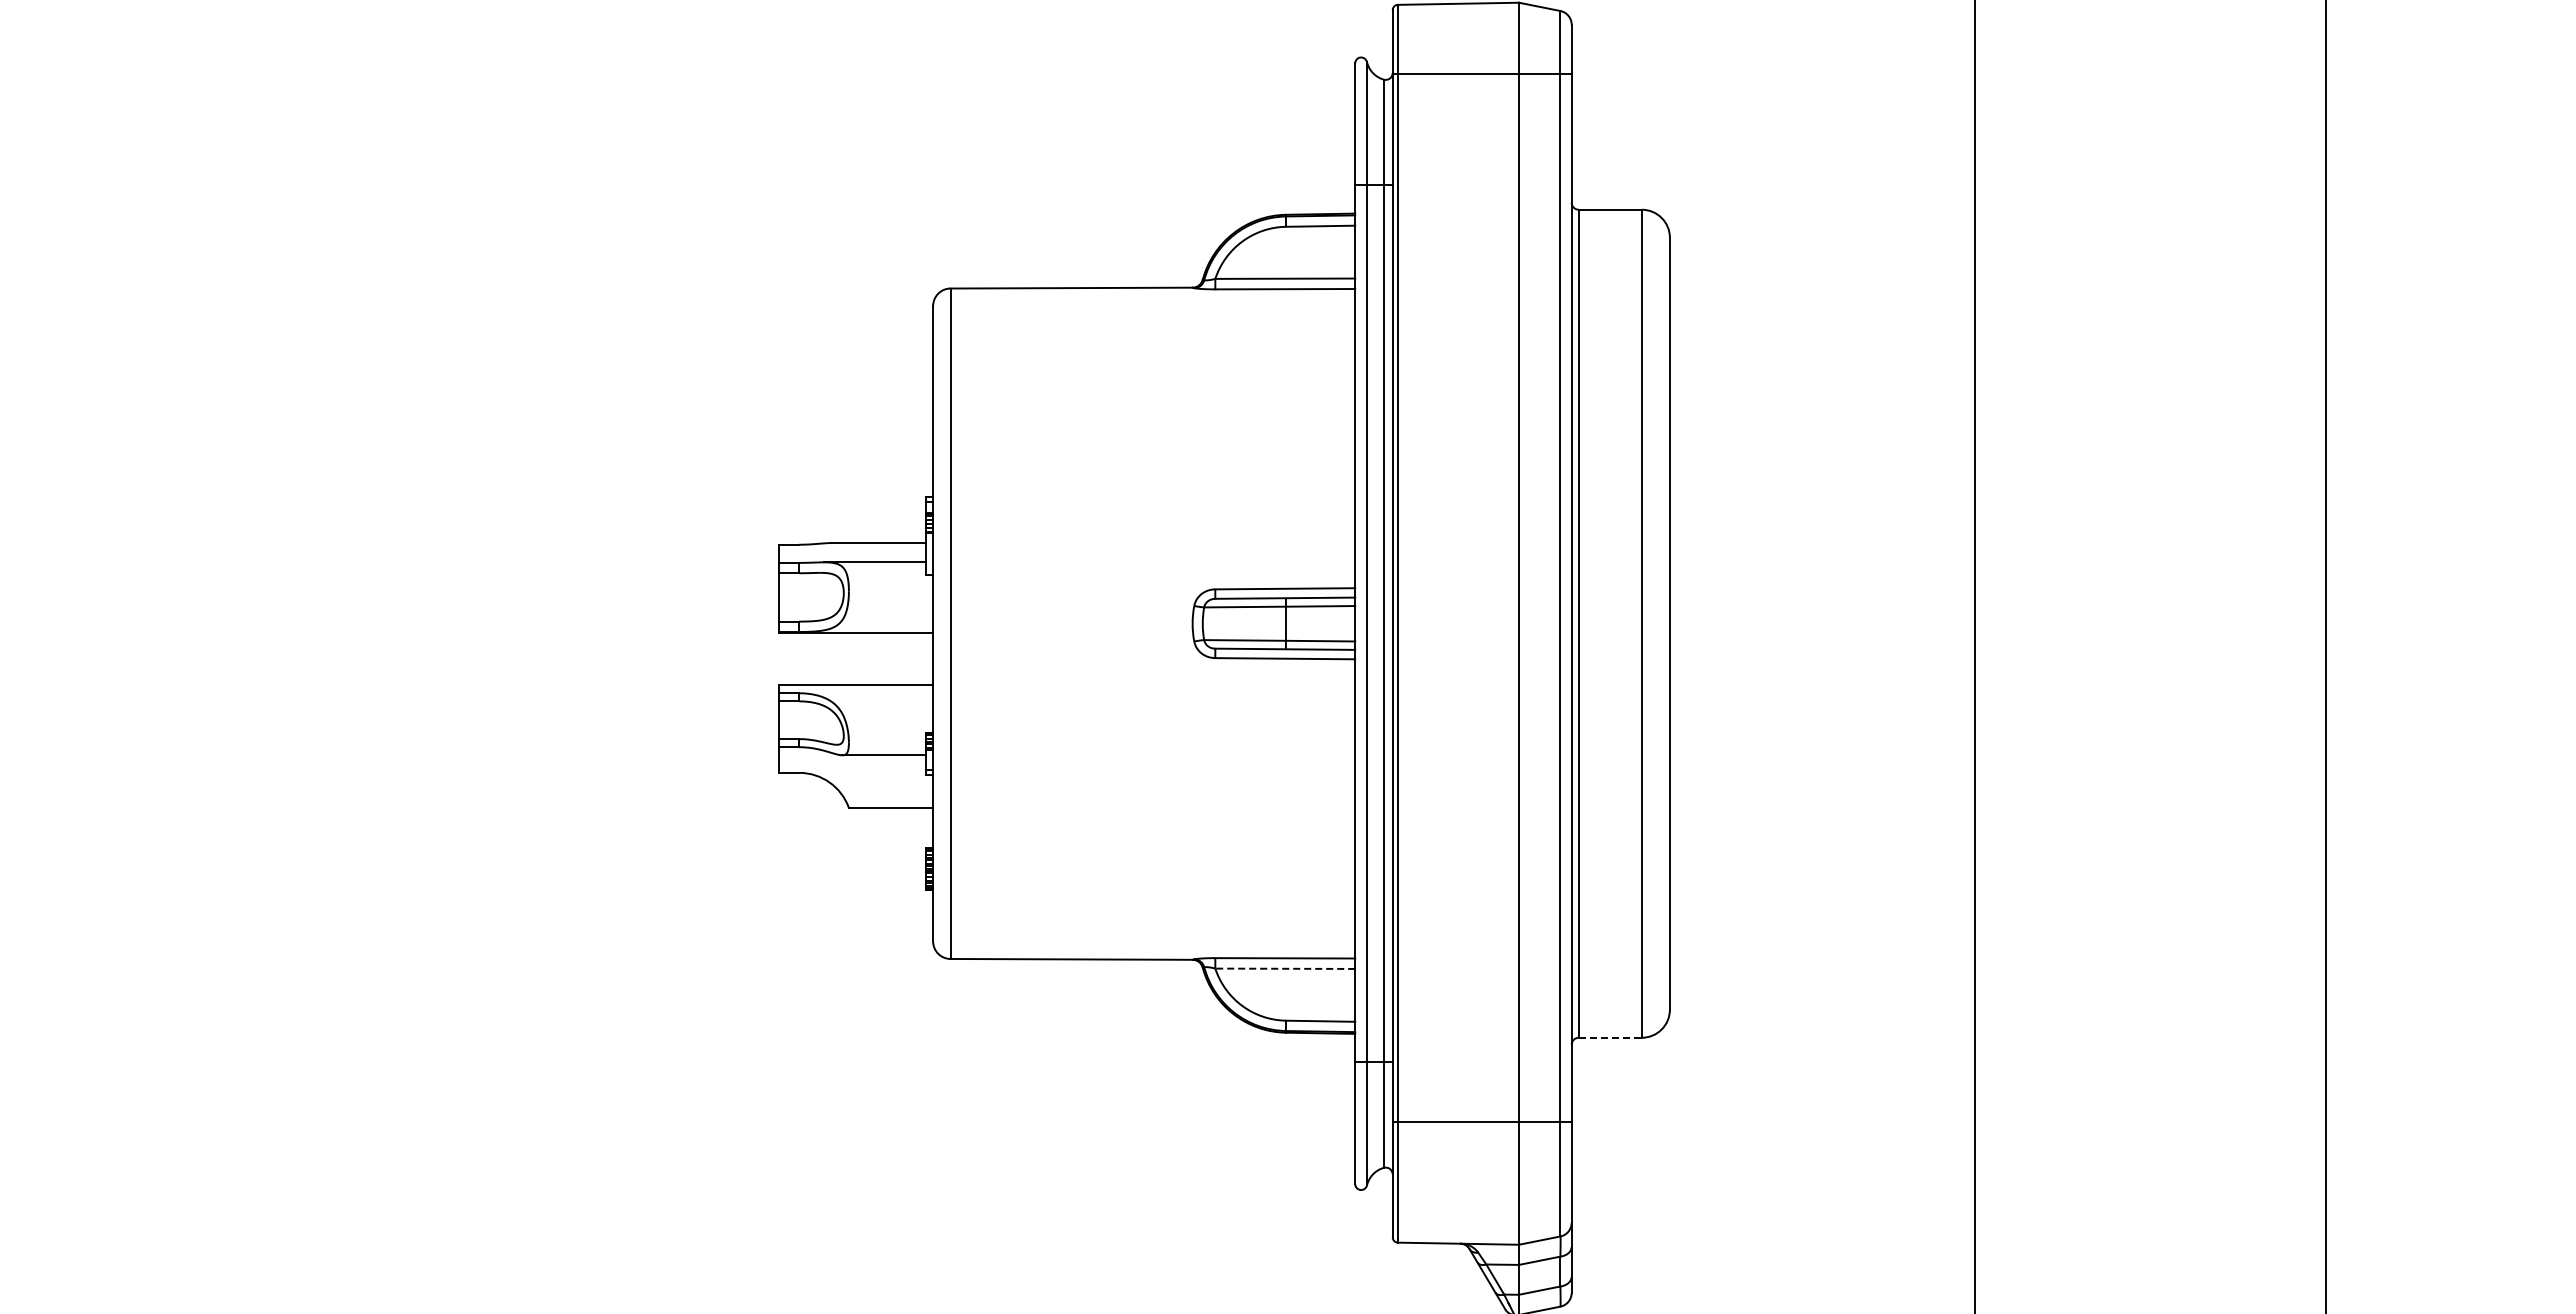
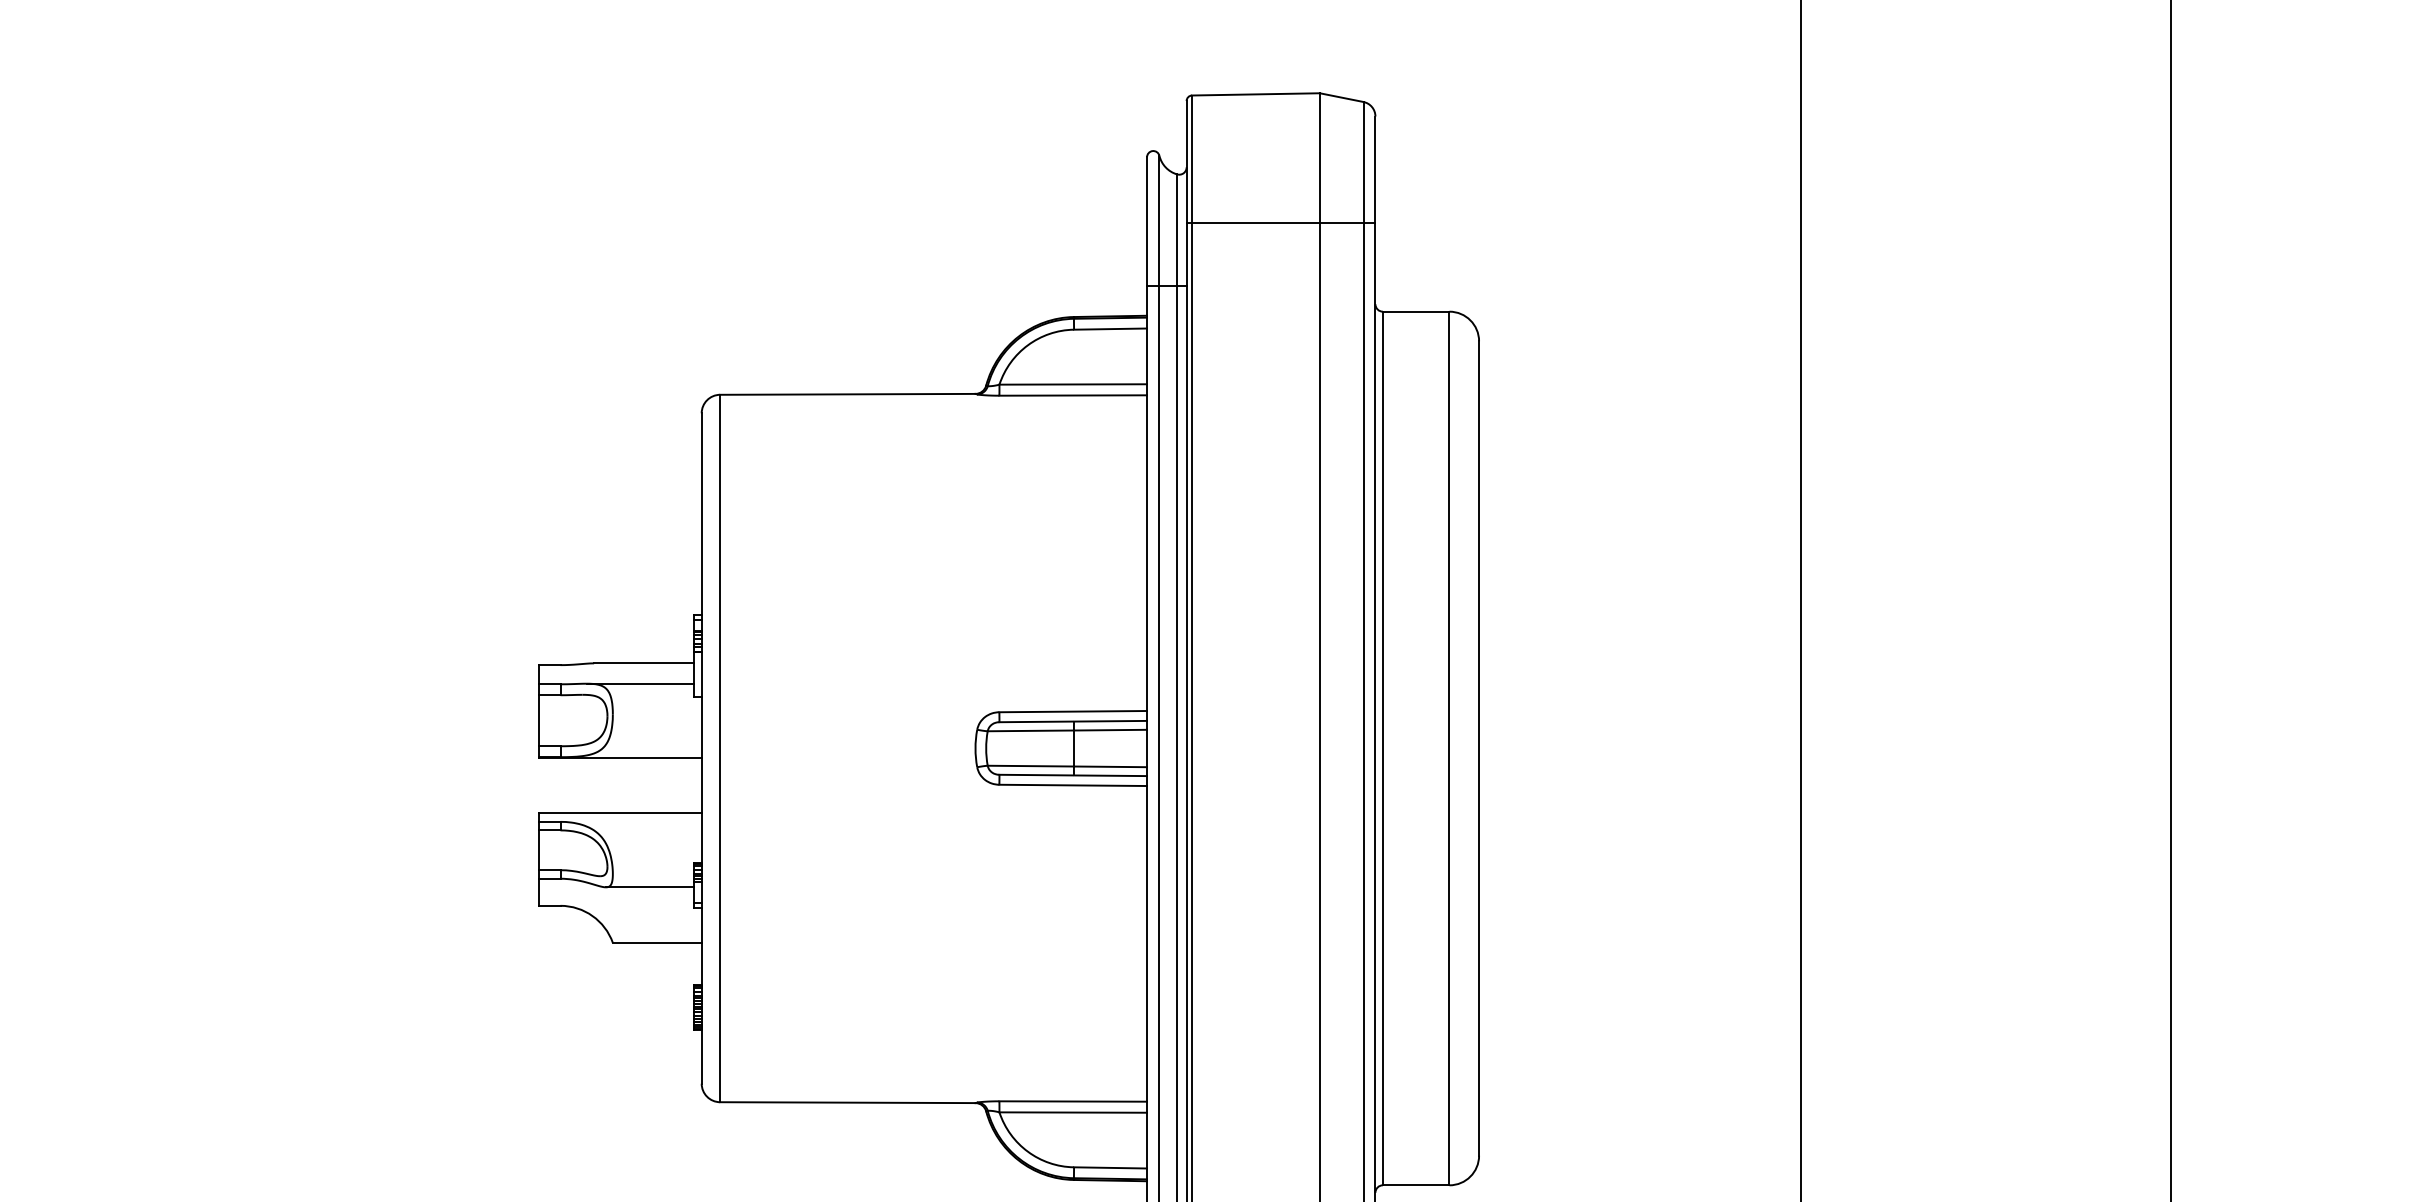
line: (1481, 73) -> (1280, 222), moved
line: (1285, 968) -> (1073, 1112), dashed -> solid
line: (1610, 1037) -> (1416, 1185), dashed -> solid

